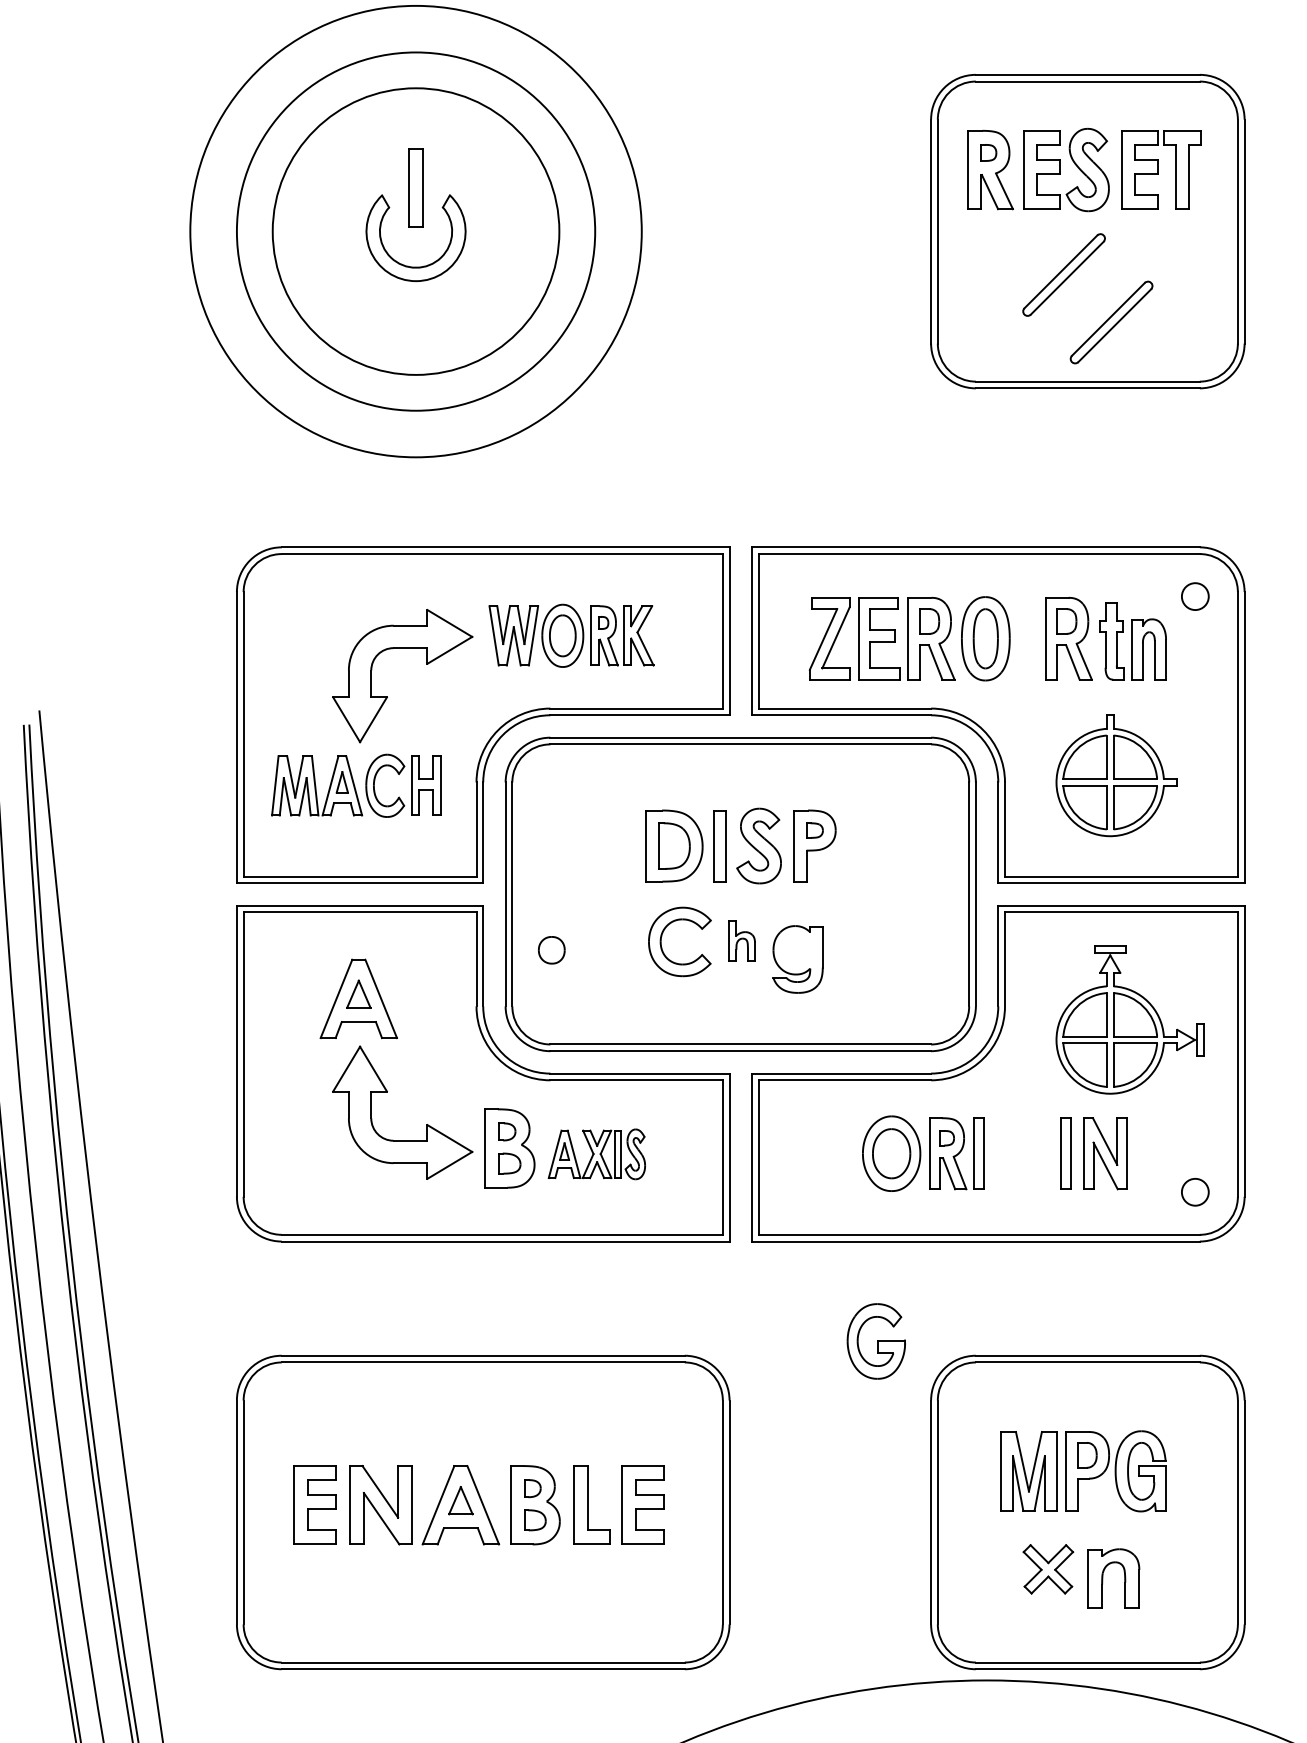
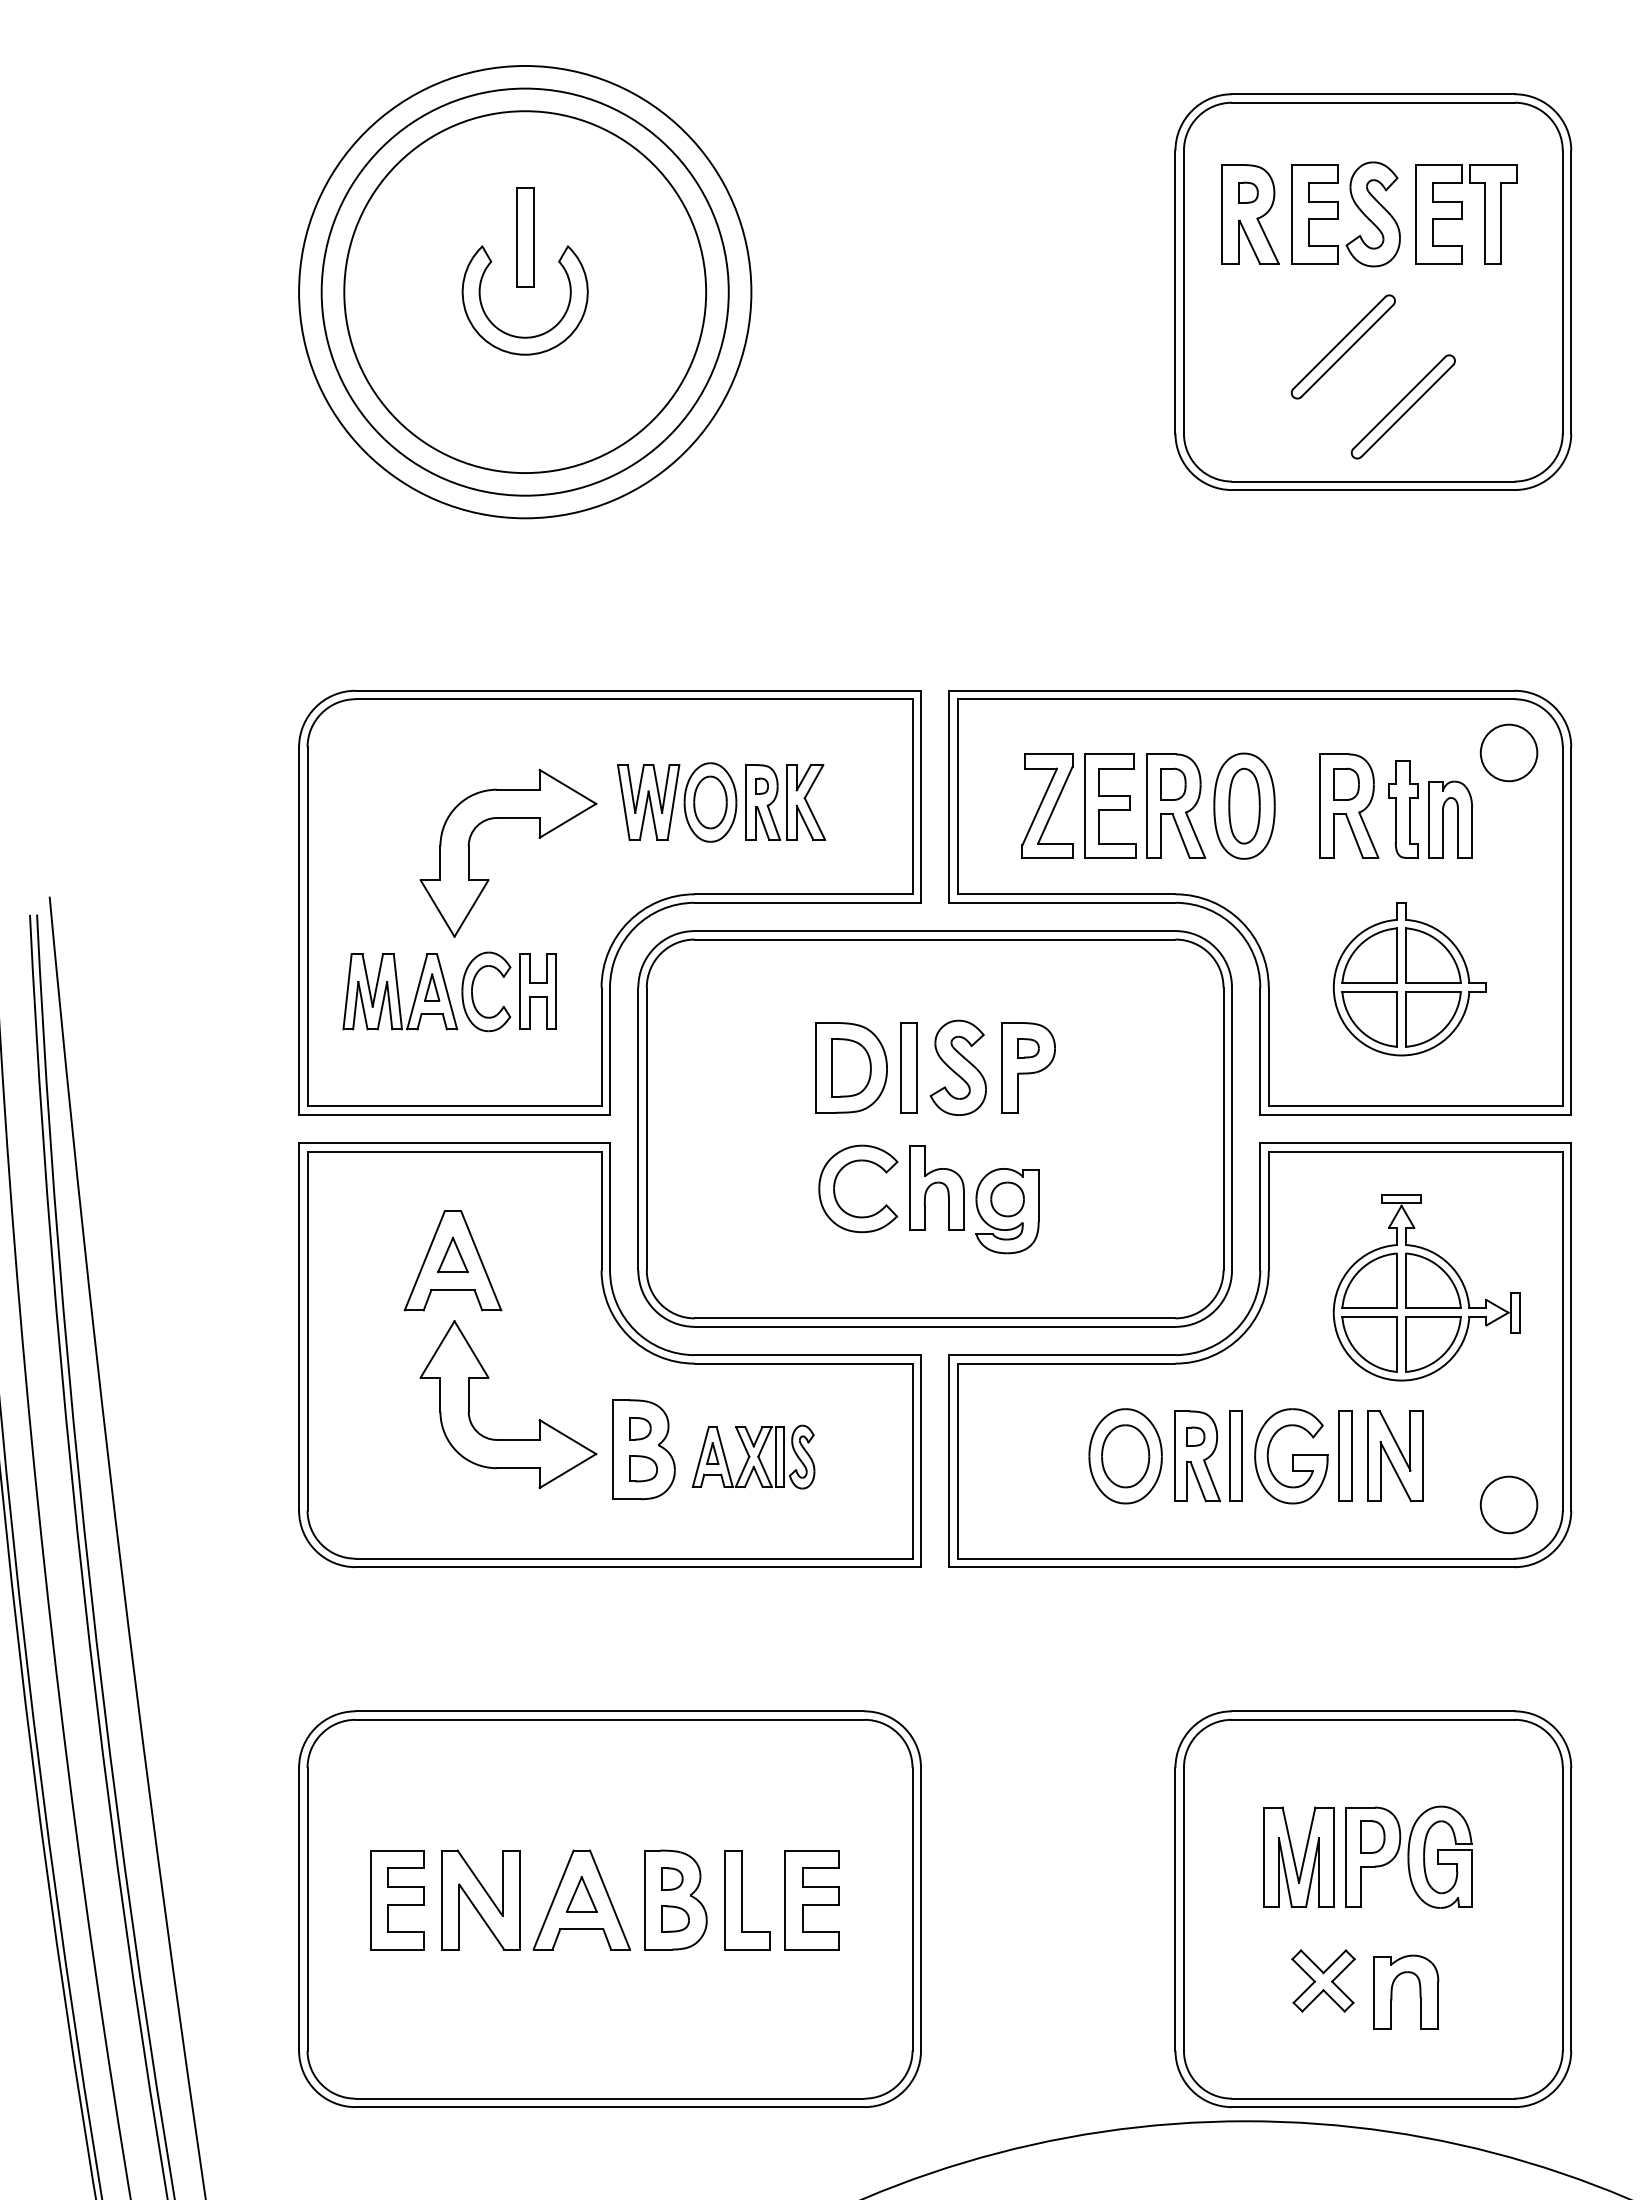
circle: (415, 231) -> (524, 291), size x0.71
circle: (1194, 596) -> (1508, 752), size x1.67
part: (741, 940) -> (936, 1187), size x1.67
part: (551, 950) -> (1007, 1199), moved
circle: (1194, 1191) -> (1508, 1504), size x1.67
part: (876, 1341) -> (1291, 1456), moved

